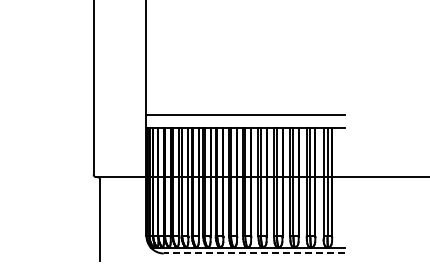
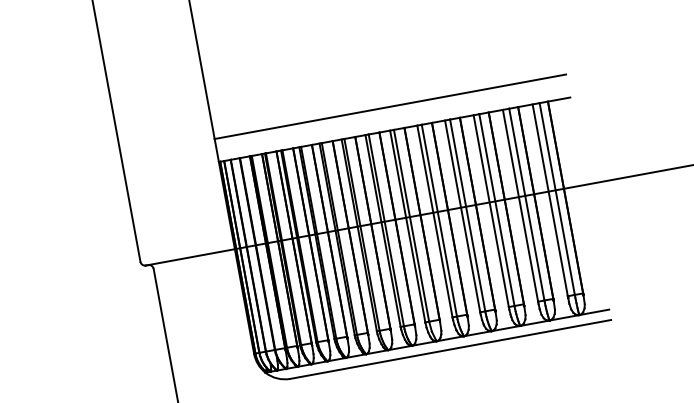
line: (253, 253) -> (449, 349), dashed -> solid

